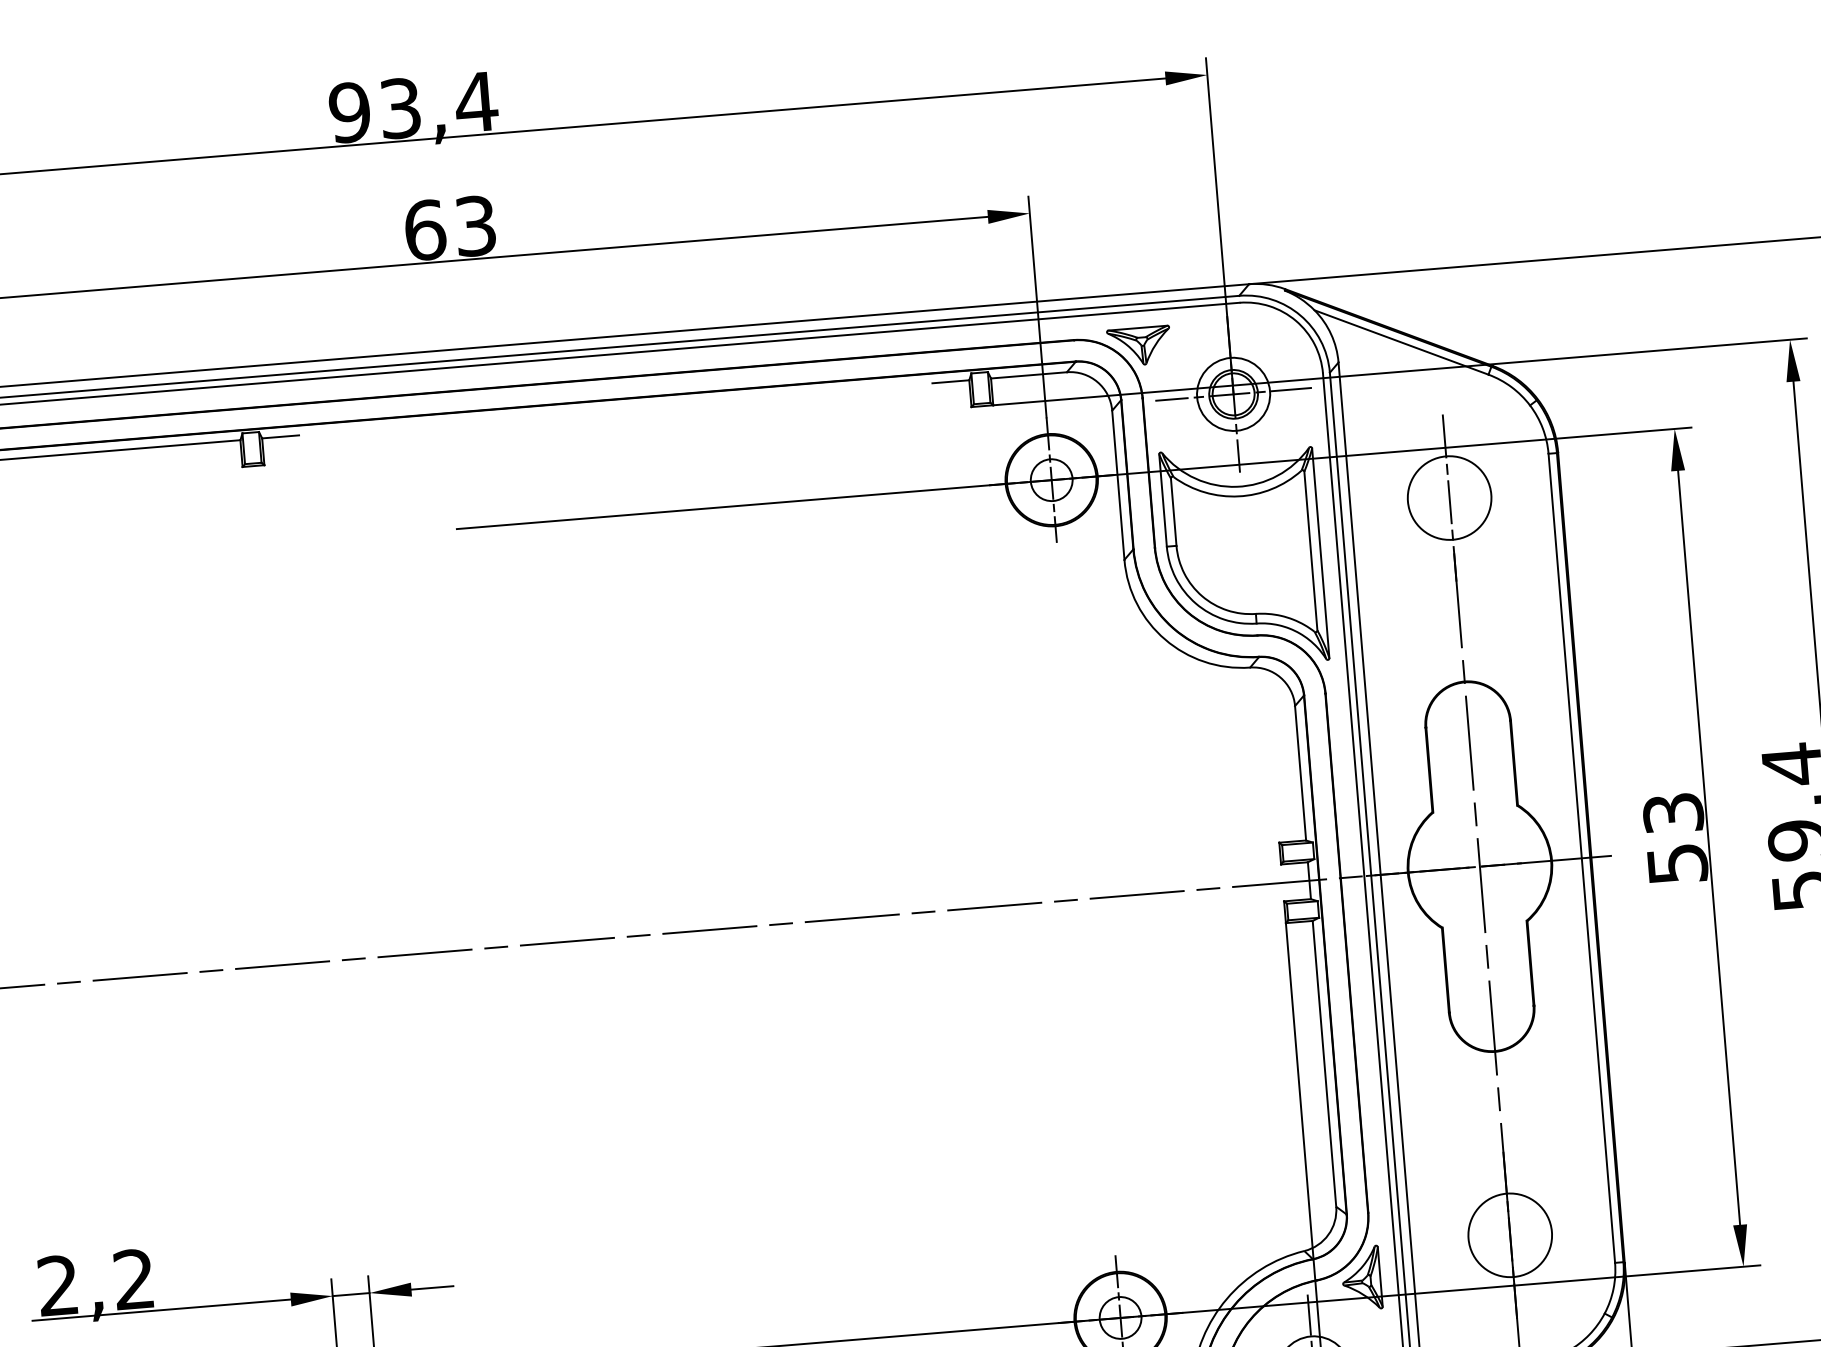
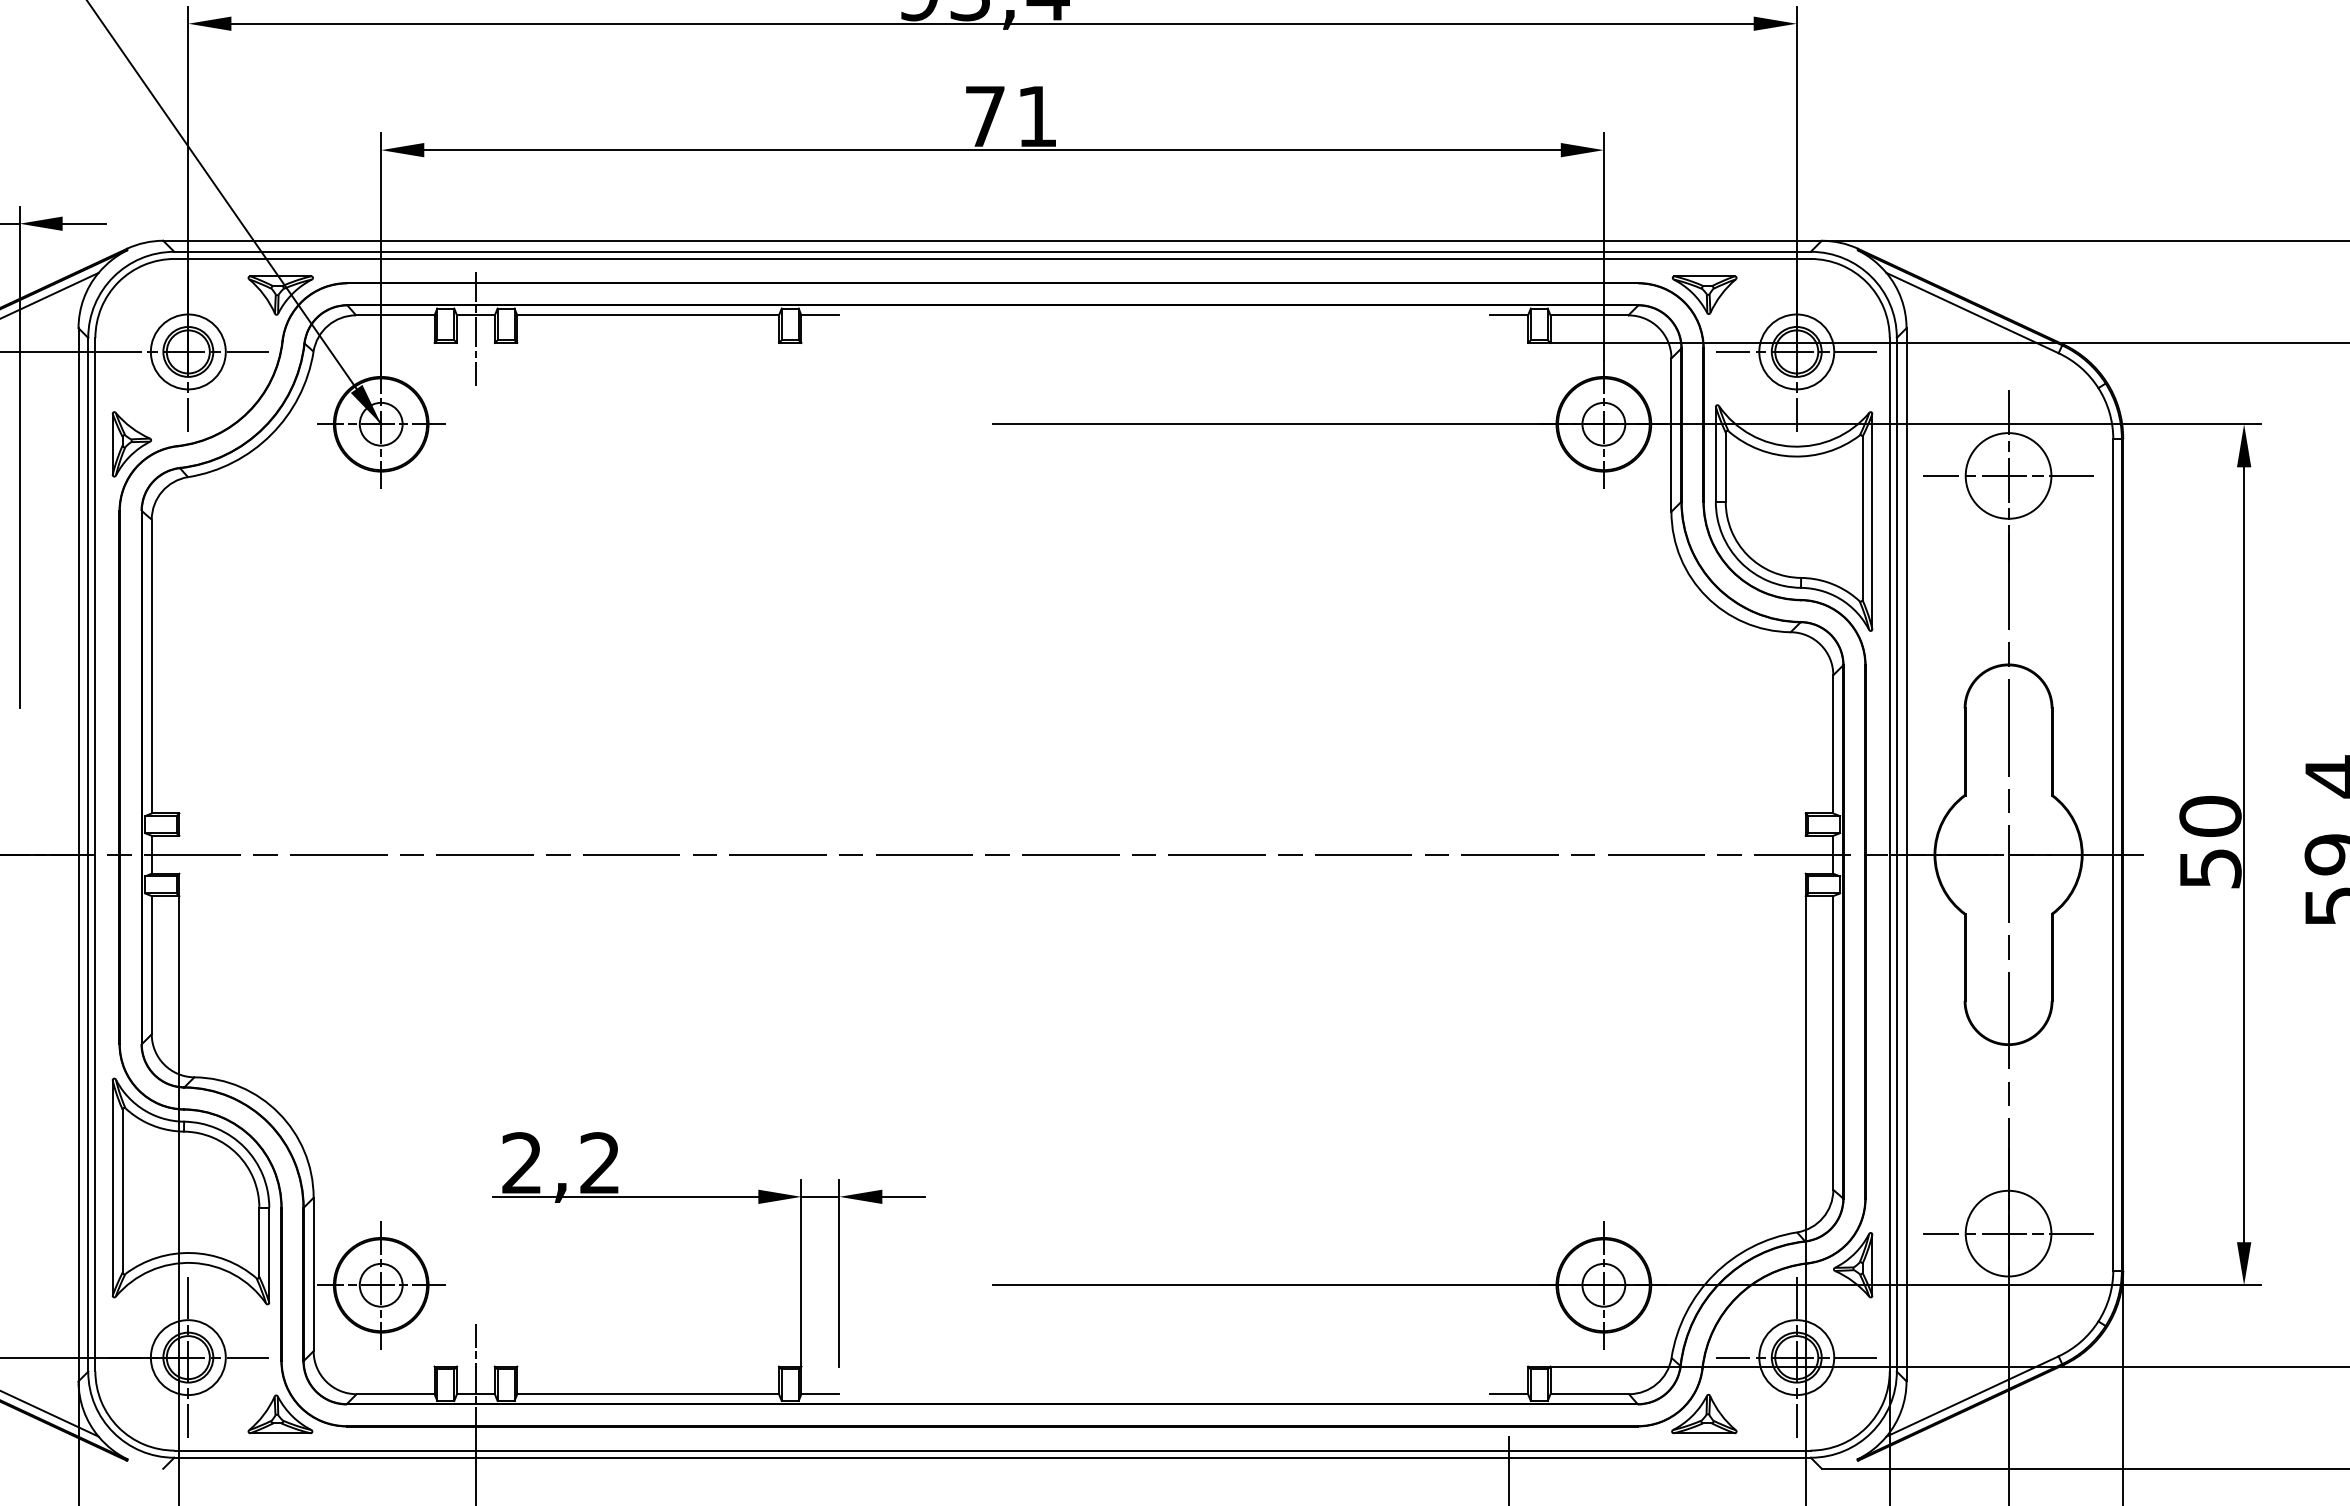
text: (449, 228) -> (1010, 116), 63 -> 71
line: (1449, 497) -> (2008, 475), added
text: (1673, 813) -> (2210, 816), 53 -> 50
line: (1510, 1235) -> (2008, 1233), added

